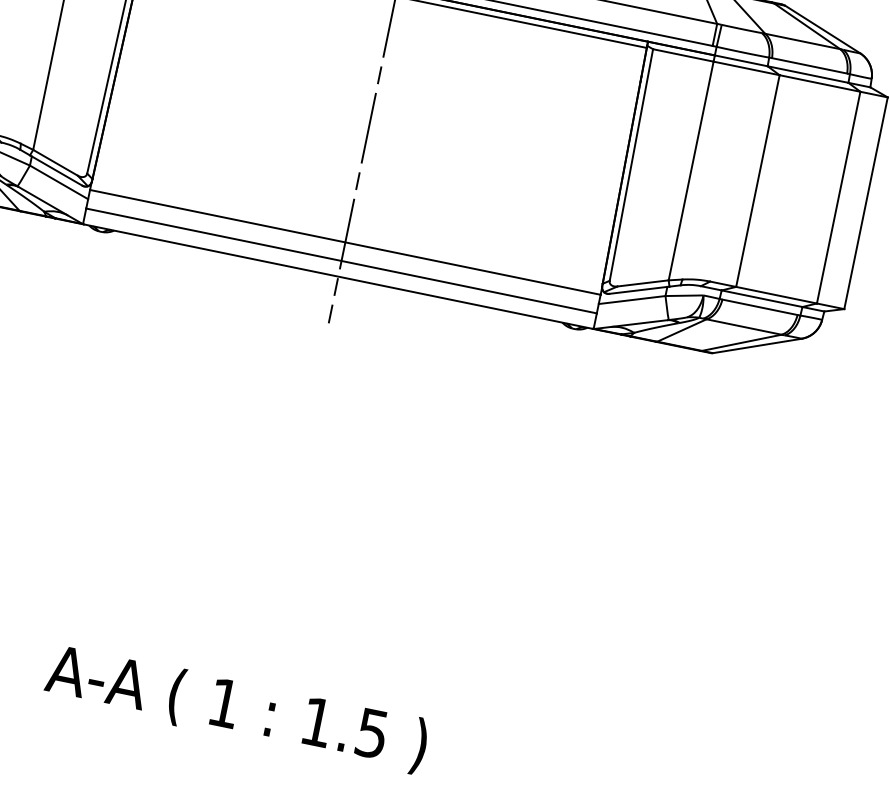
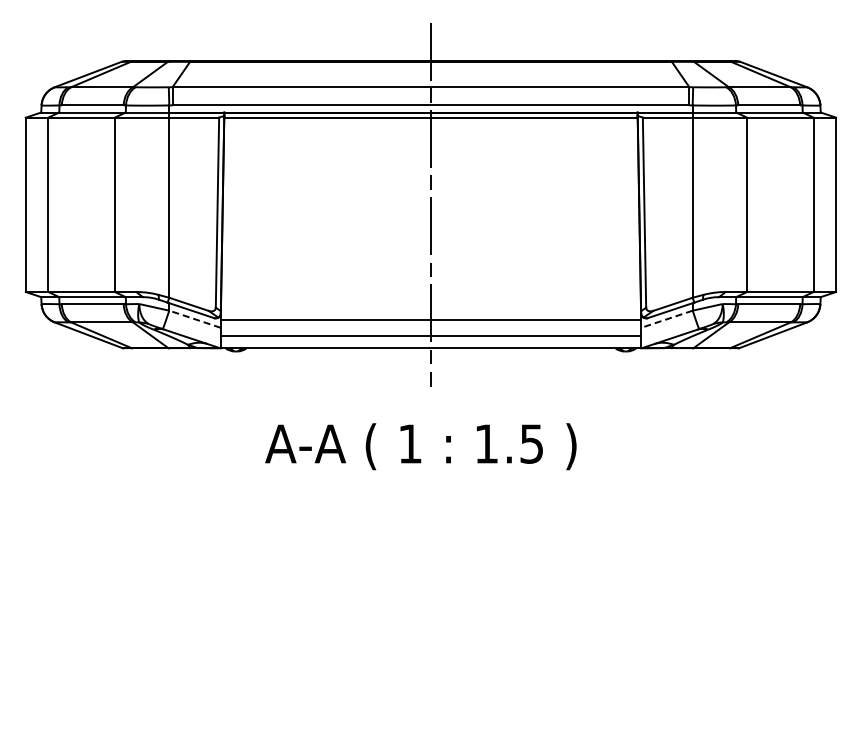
line: (58, 182) -> (194, 319), solid -> dashed
line: (631, 300) -> (666, 319), solid -> dashed
text: (236, 708) -> (420, 446), moved

